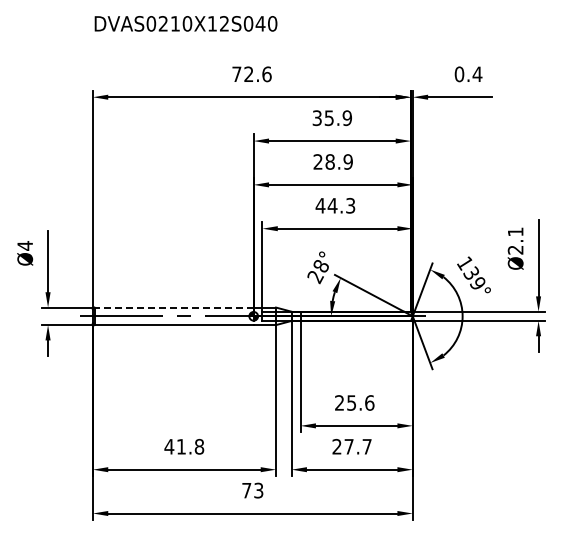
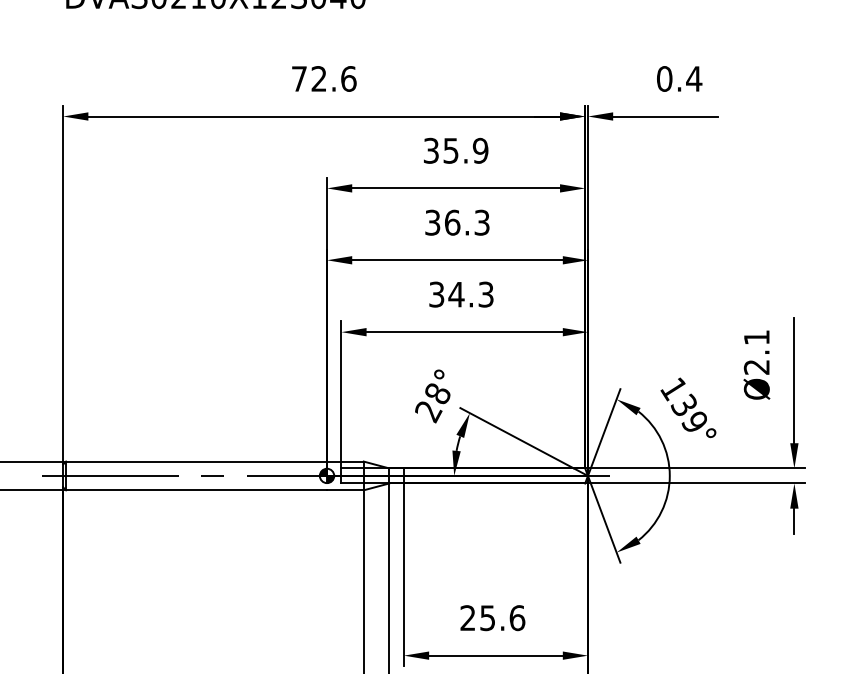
text: (332, 161) -> (456, 221), 28.9 -> 36.3
text: (320, 205) -> (436, 294), 44.3 -> 34.3
line: (174, 307) -> (197, 461), dashed -> solid

